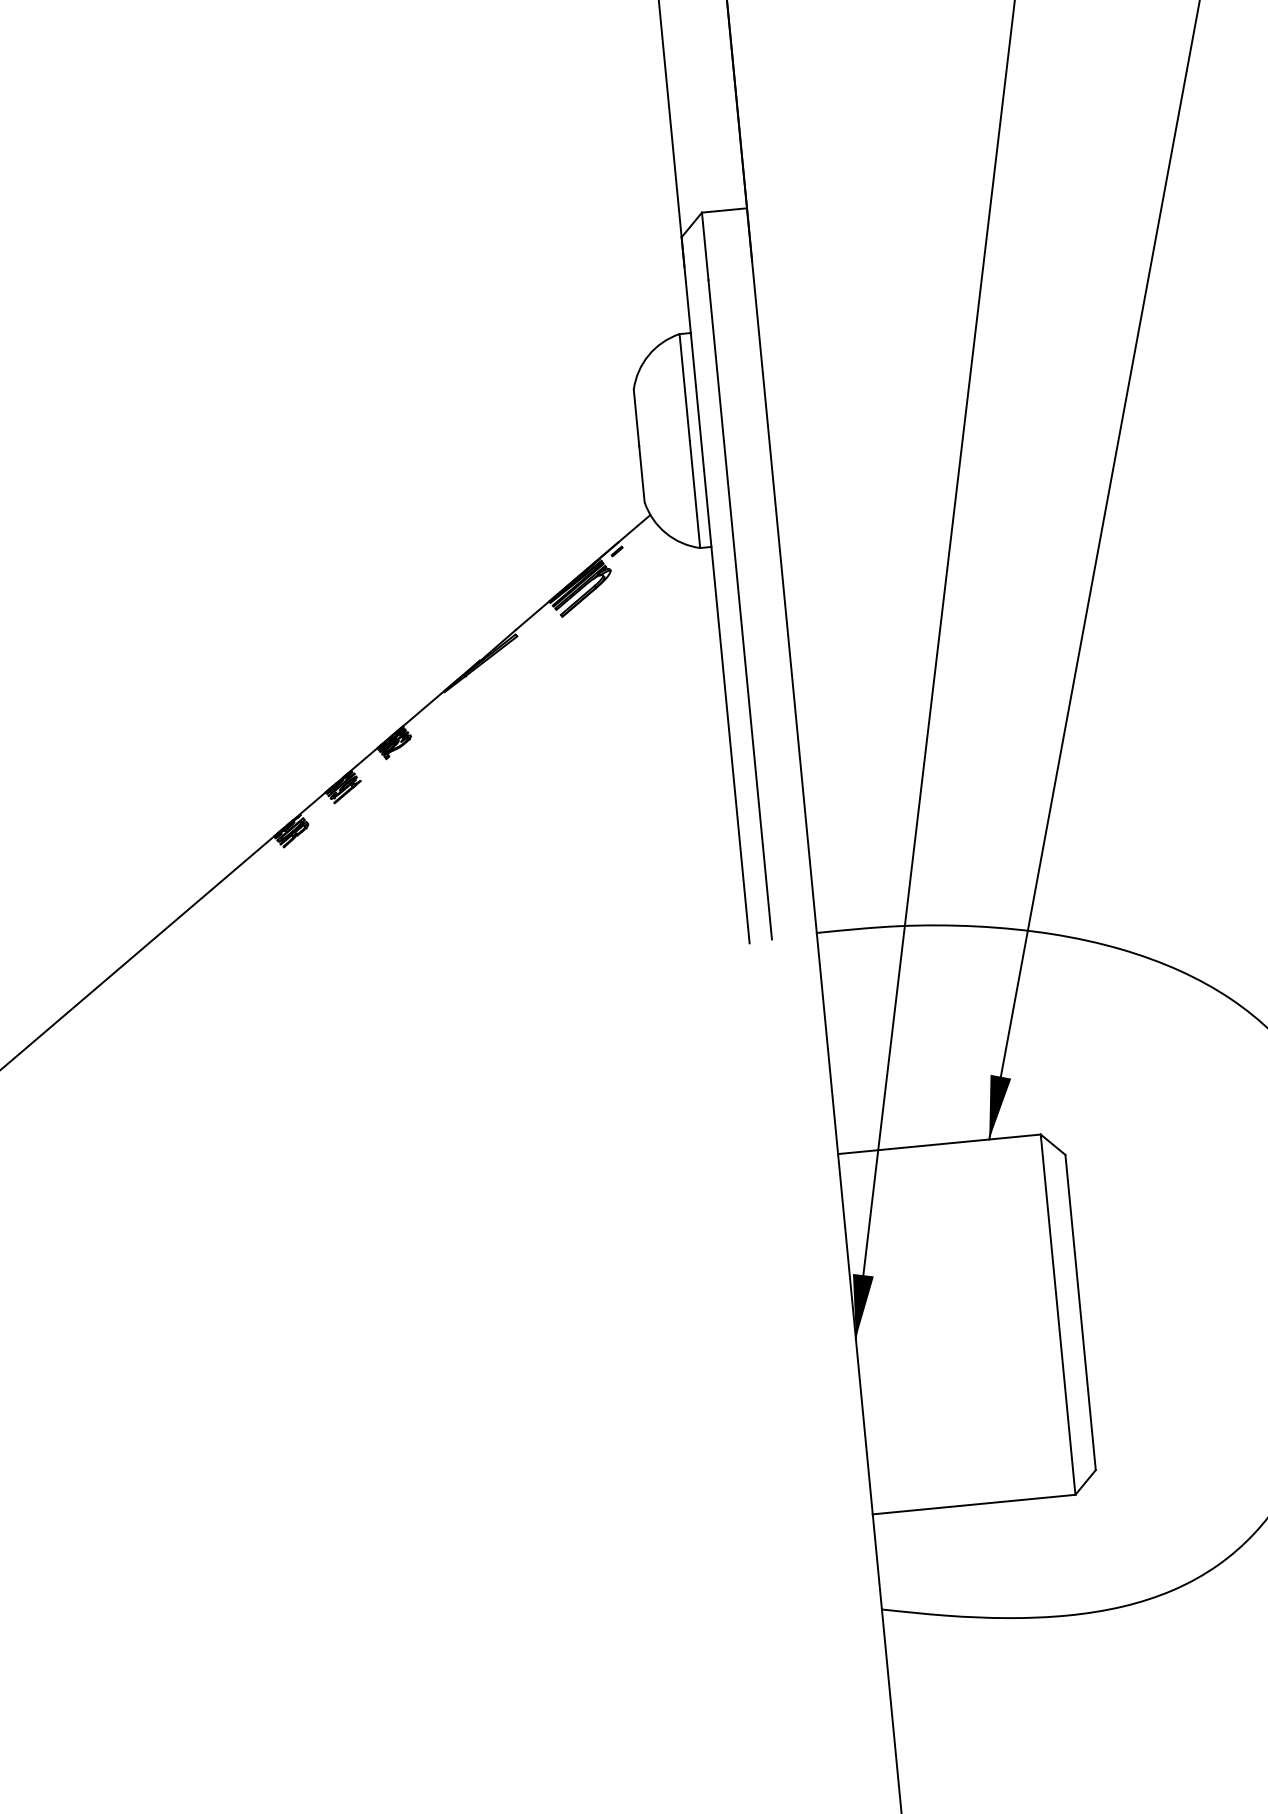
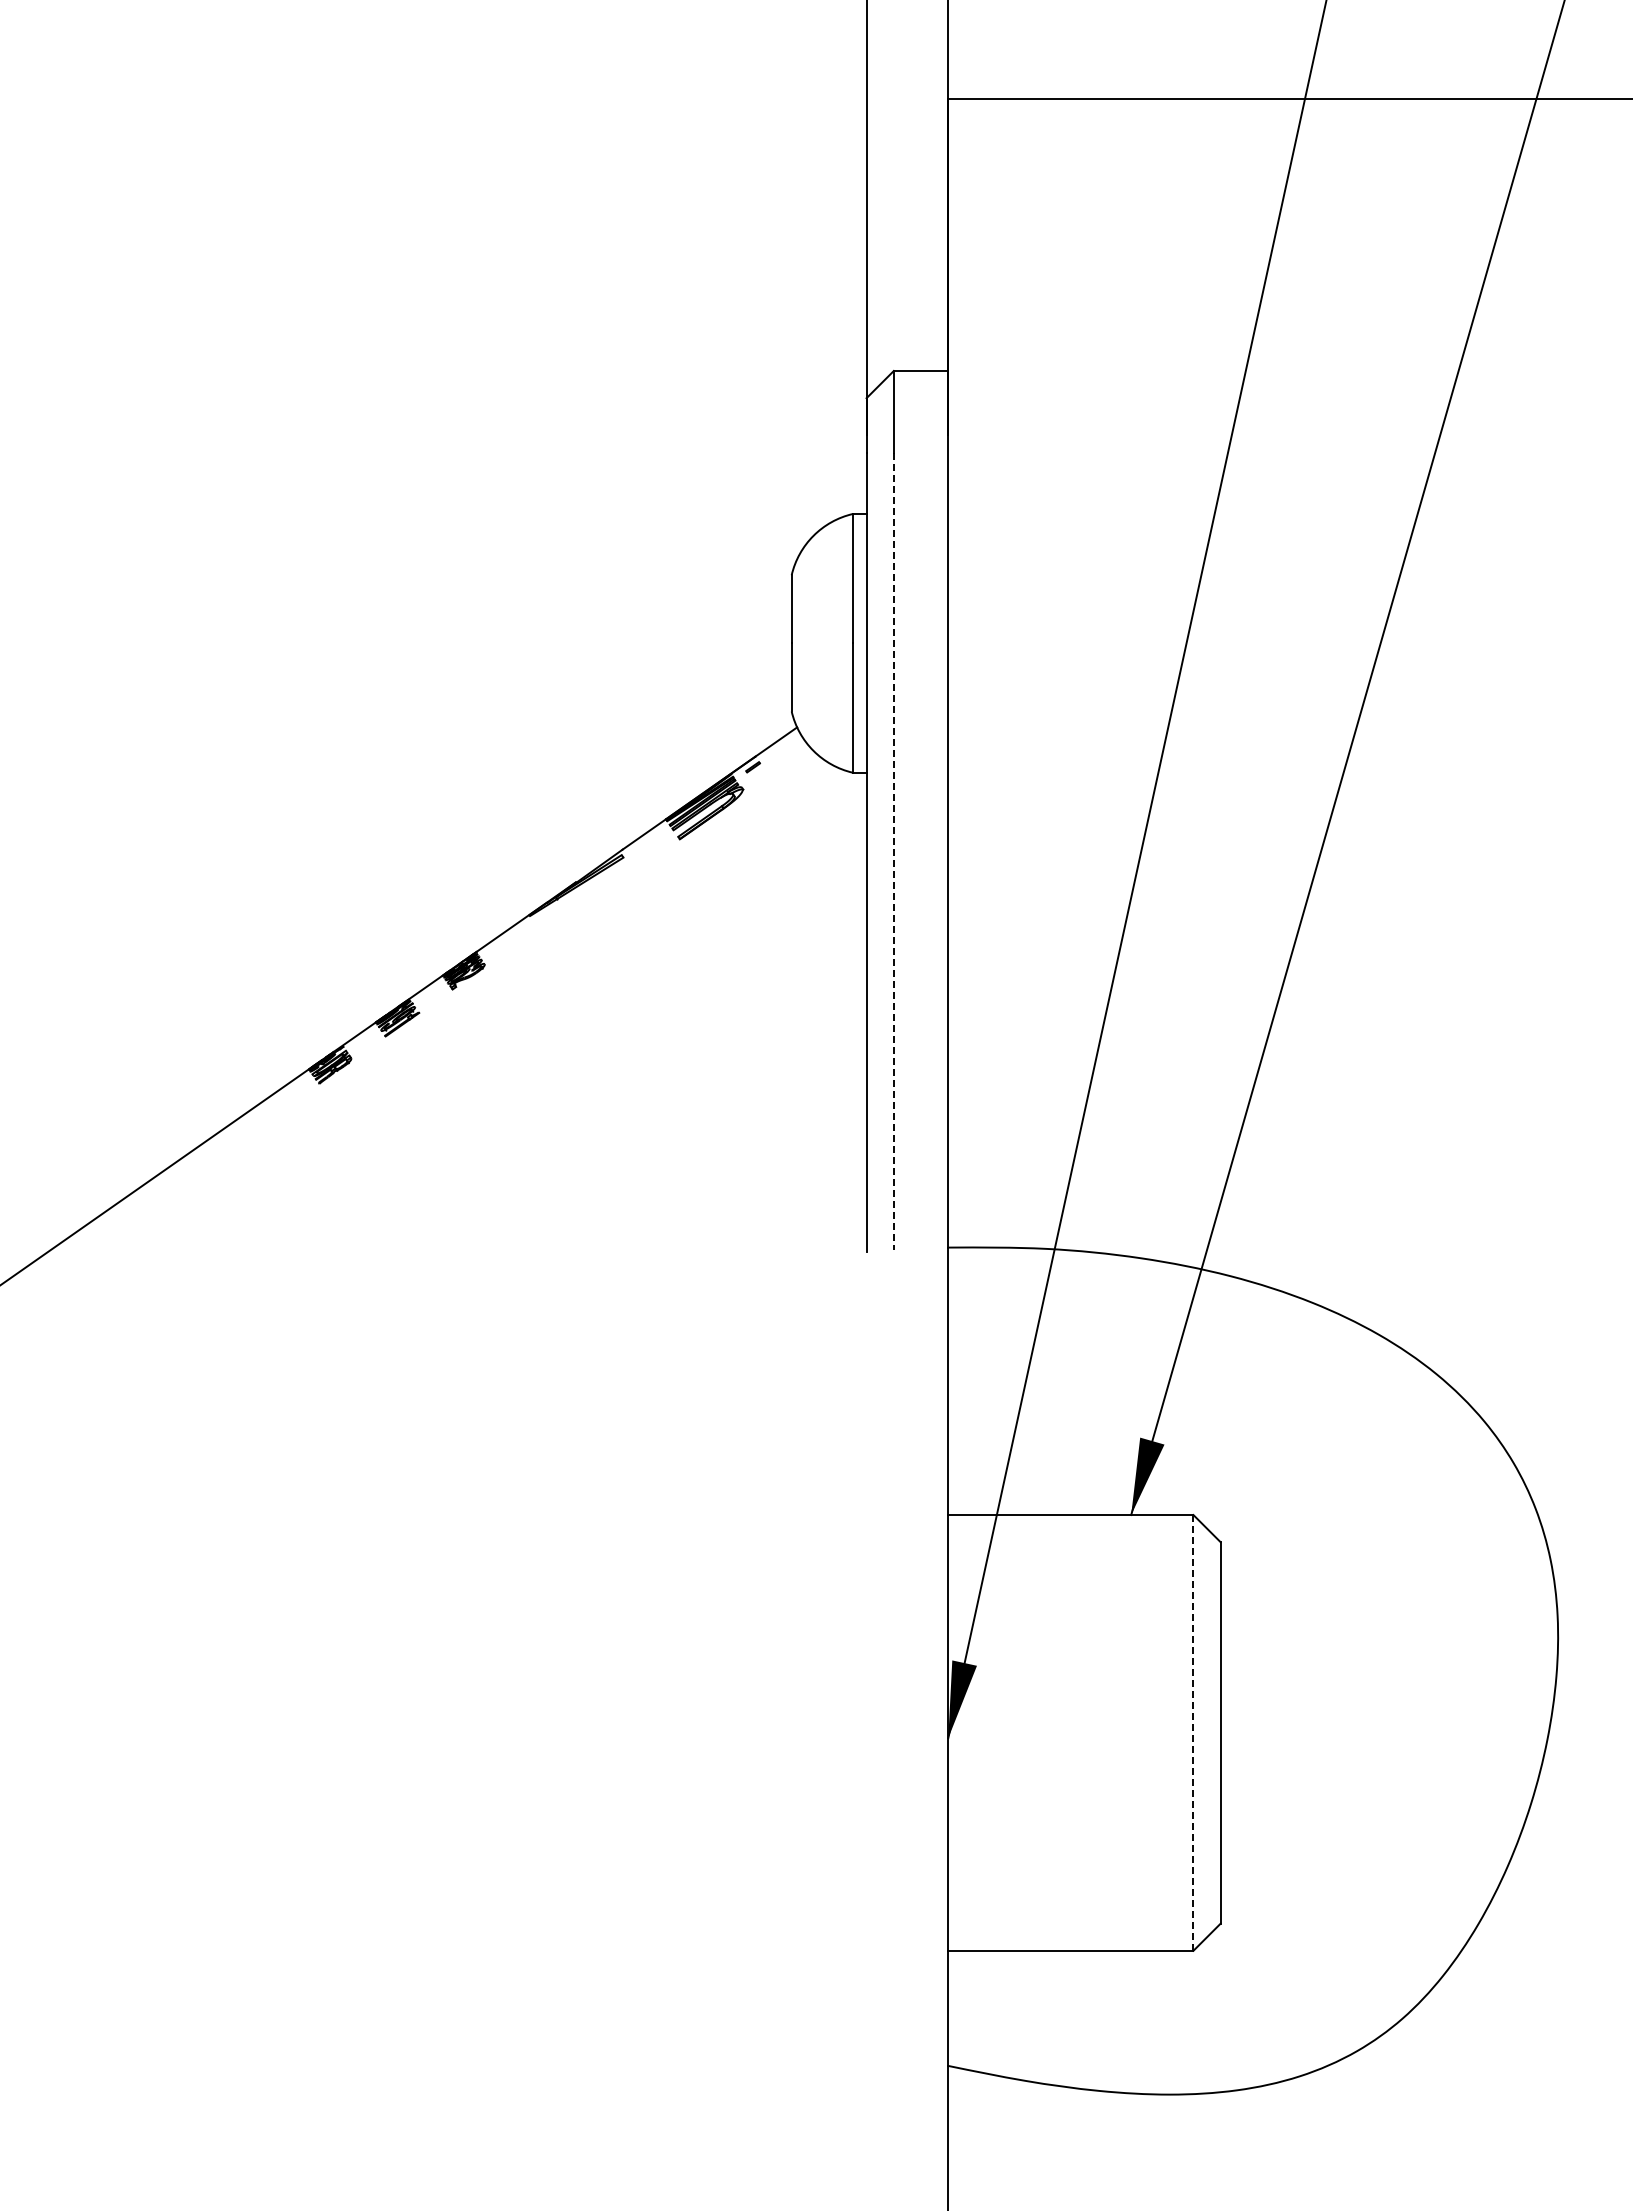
line: (739, 609) -> (893, 851), solid -> dashed
line: (1058, 1314) -> (1193, 1732), solid -> dashed

